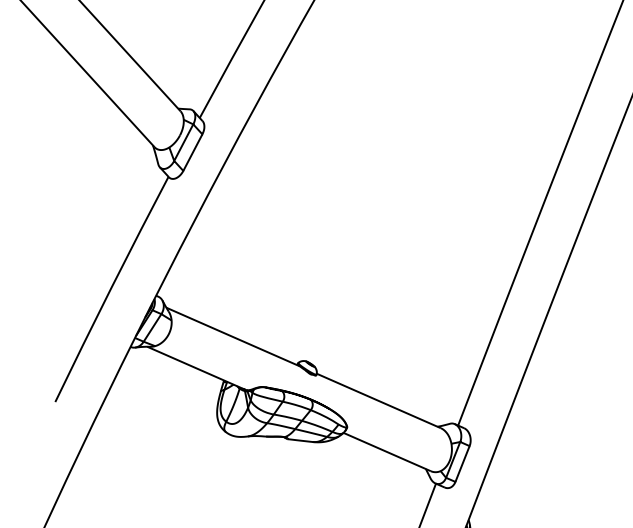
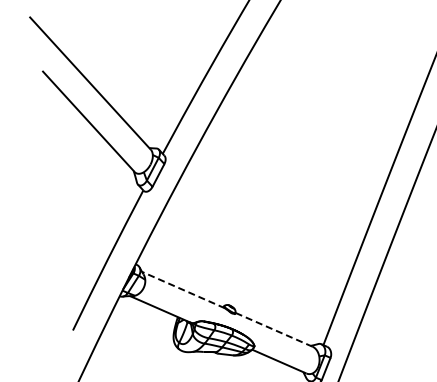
line: (233, 336) -> (183, 289), solid -> dashed
line: (377, 400) -> (273, 329), solid -> dashed

